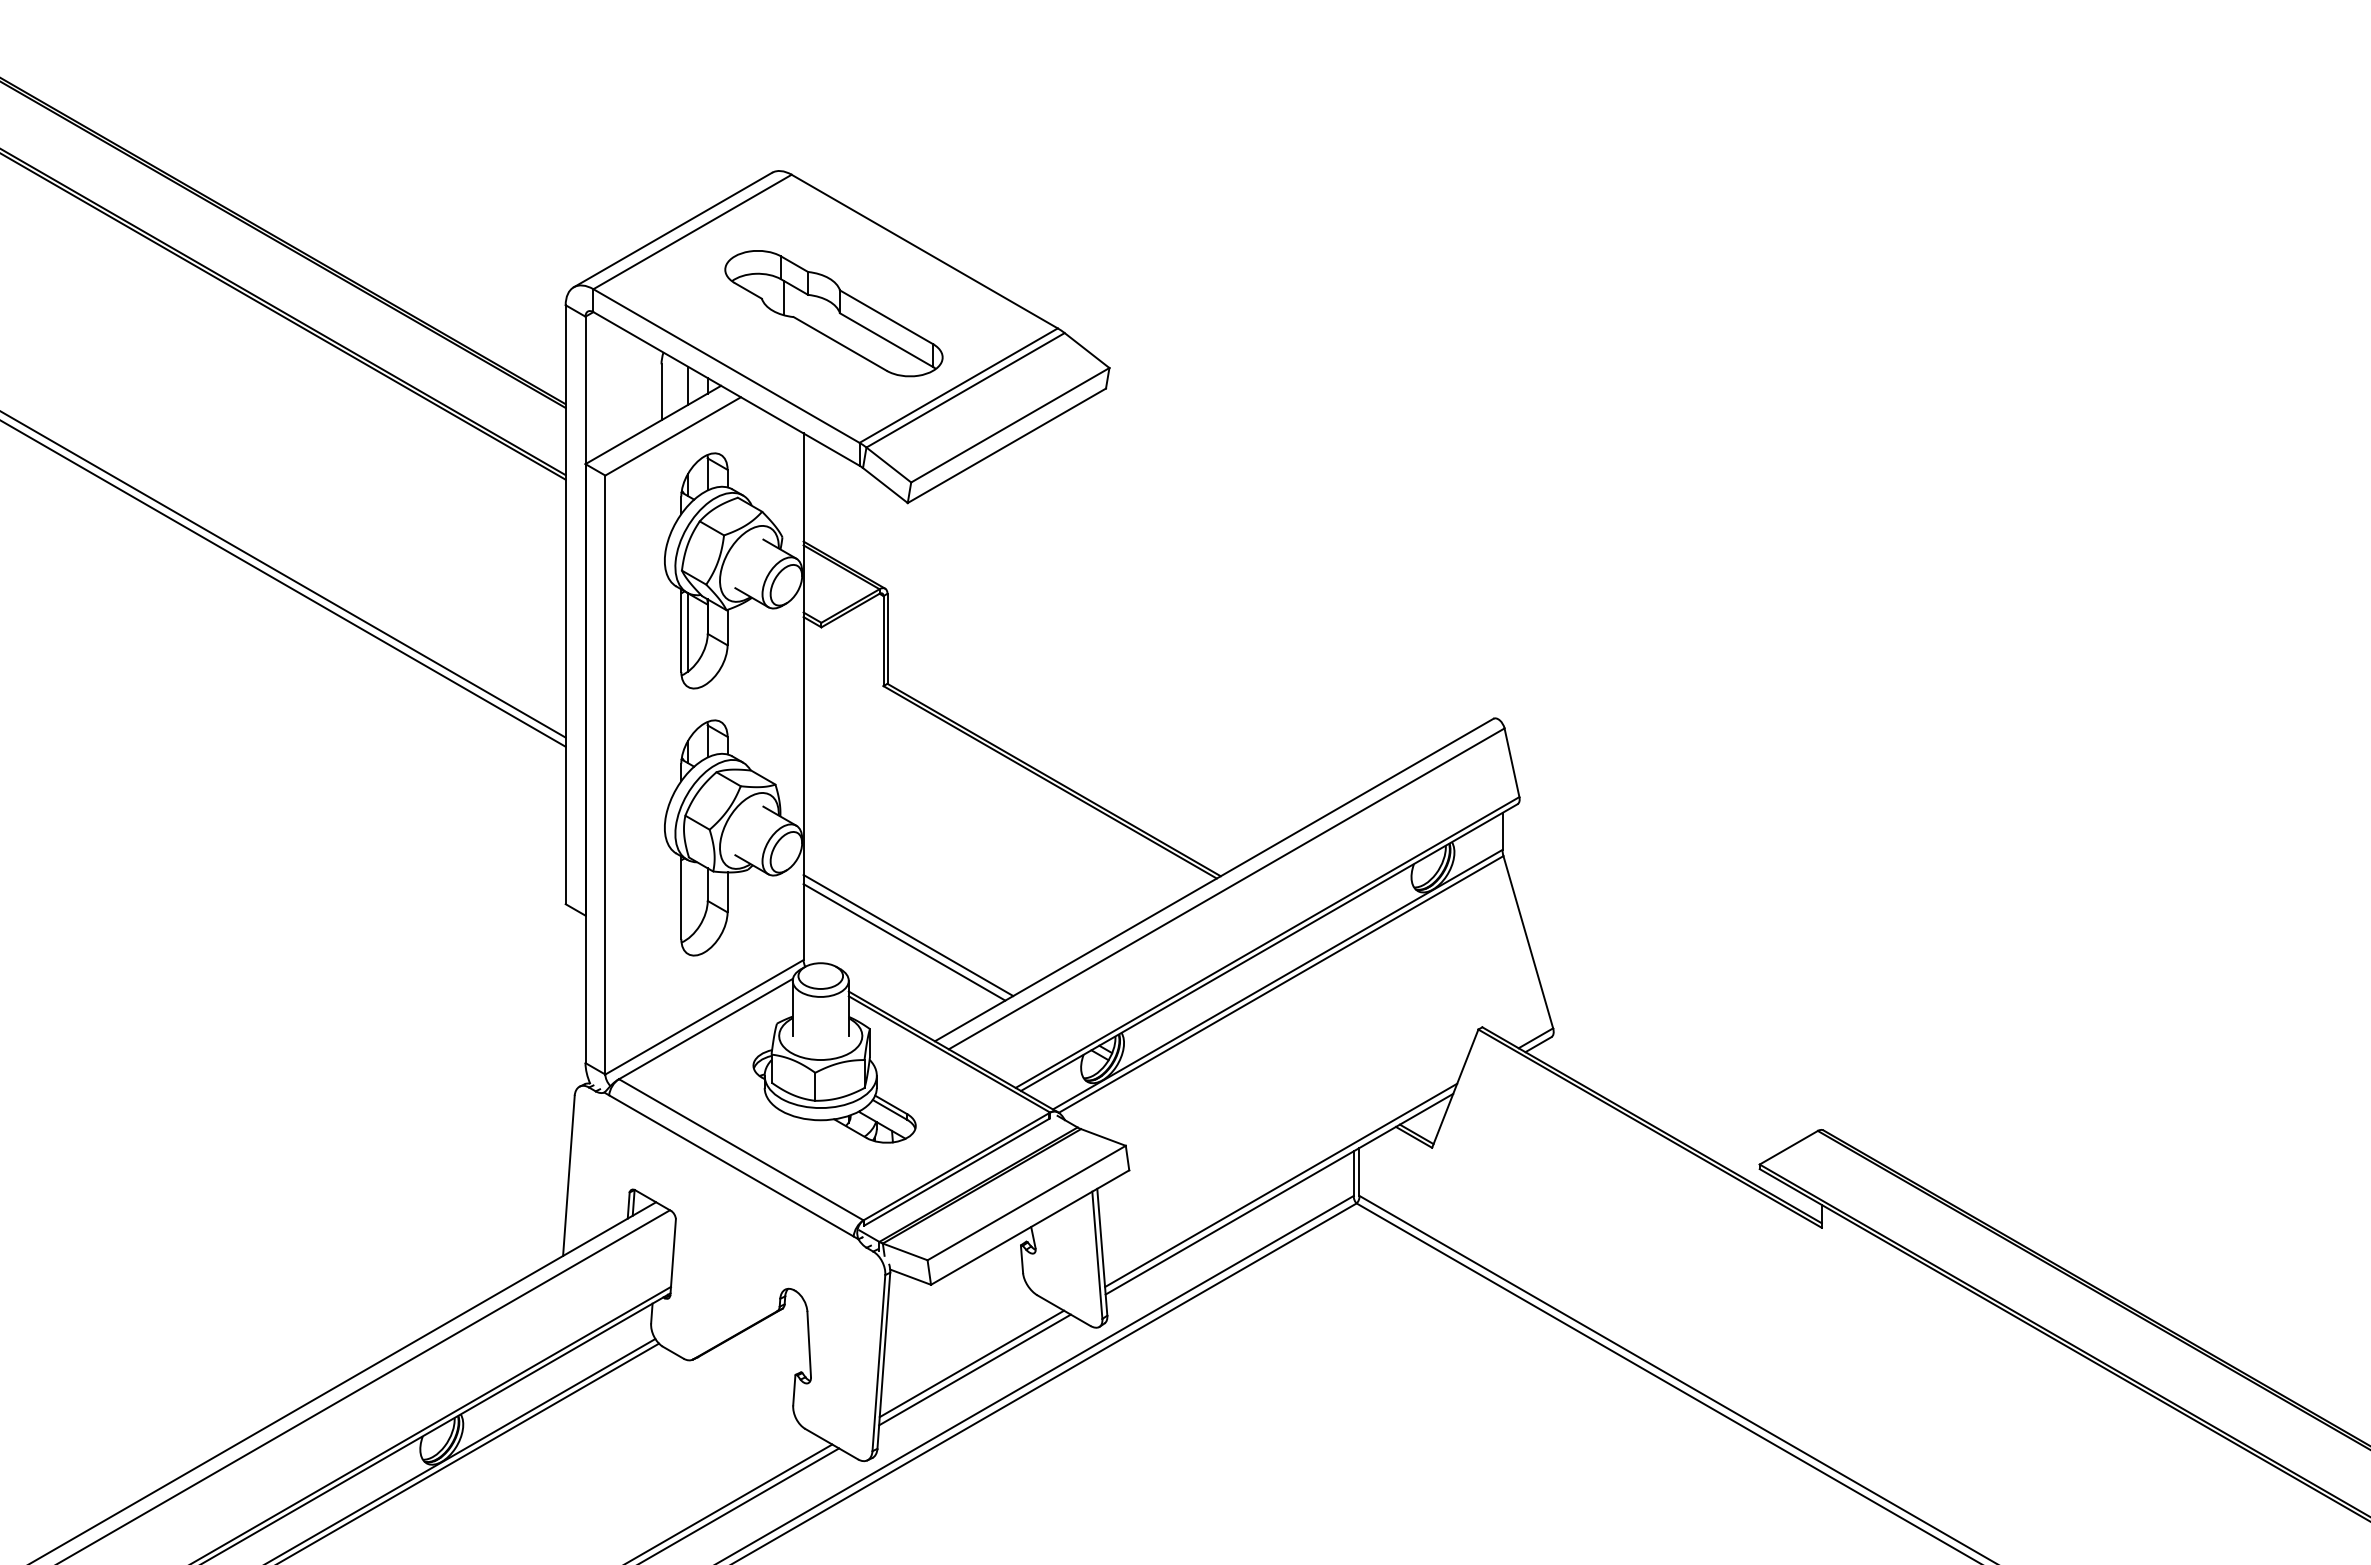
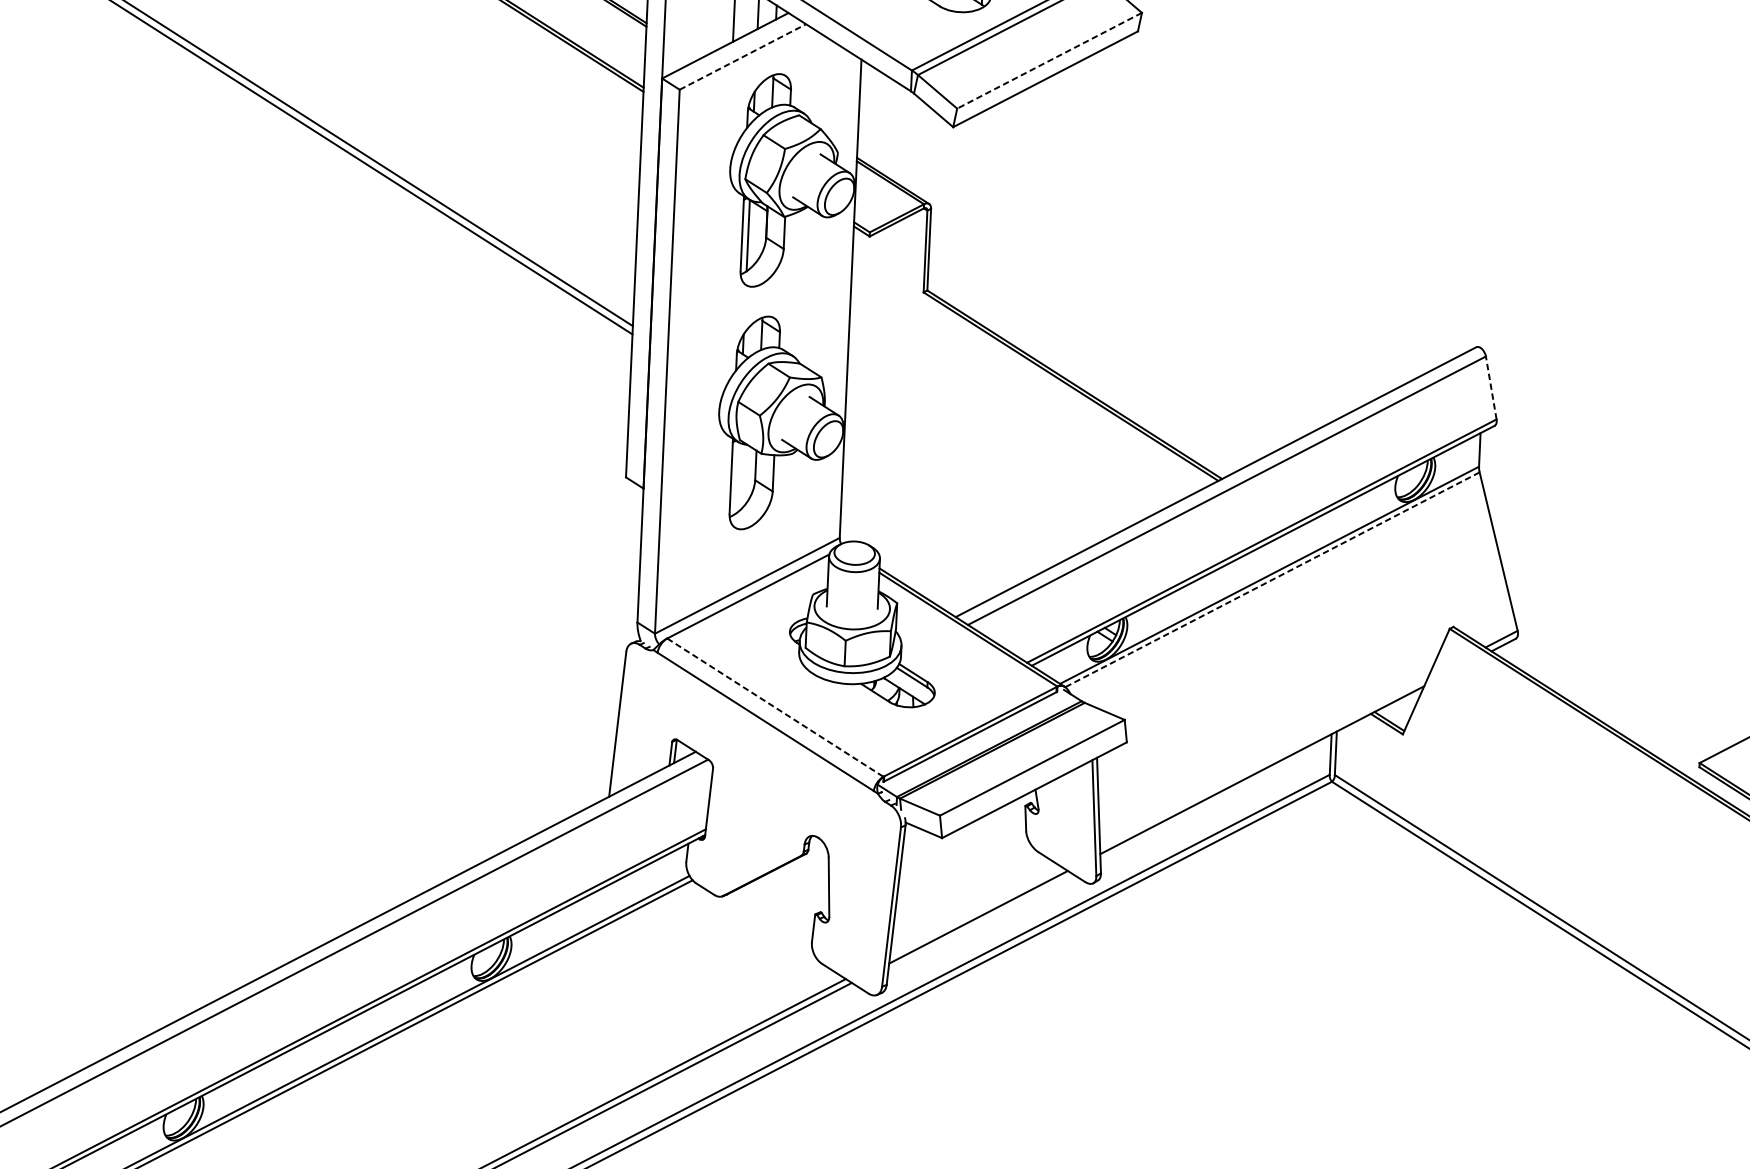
line: (1009, 425) -> (1048, 60), solid -> dashed
line: (673, 436) -> (743, 57), solid -> dashed
line: (1511, 762) -> (1490, 387), solid -> dashed
line: (908, 935) -> (936, 519), removed
line: (904, 942) -> (932, 526), removed
line: (1281, 984) -> (1272, 579), solid -> dashed
line: (741, 1150) -> (775, 708), solid -> dashed
line: (1281, 1185) -> (1264, 762), removed
line: (971, 1363) -> (975, 911), removed

